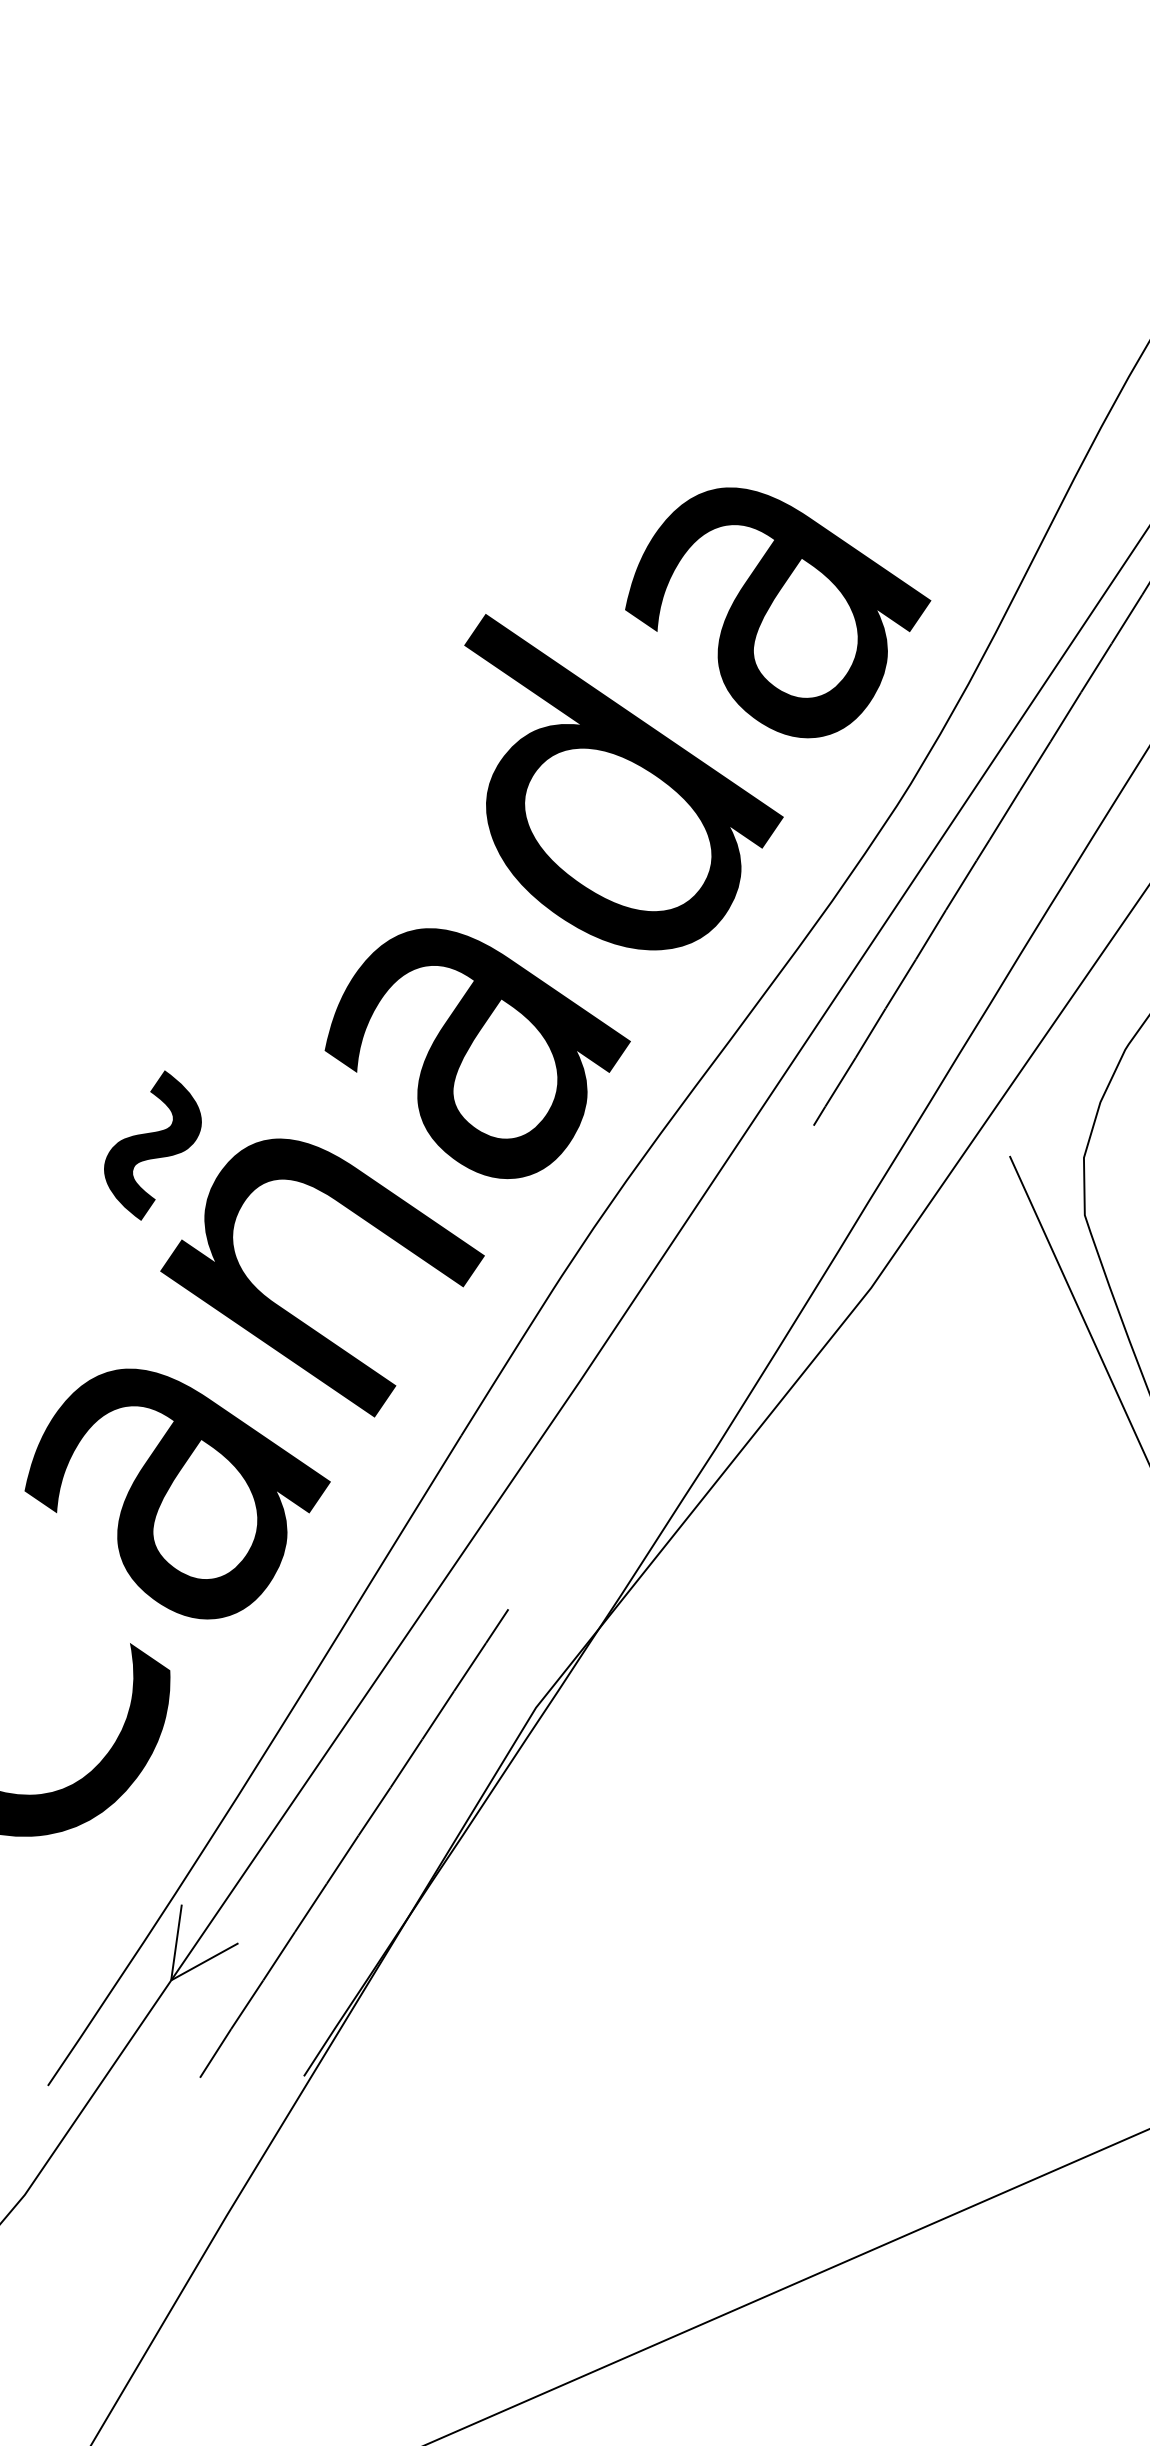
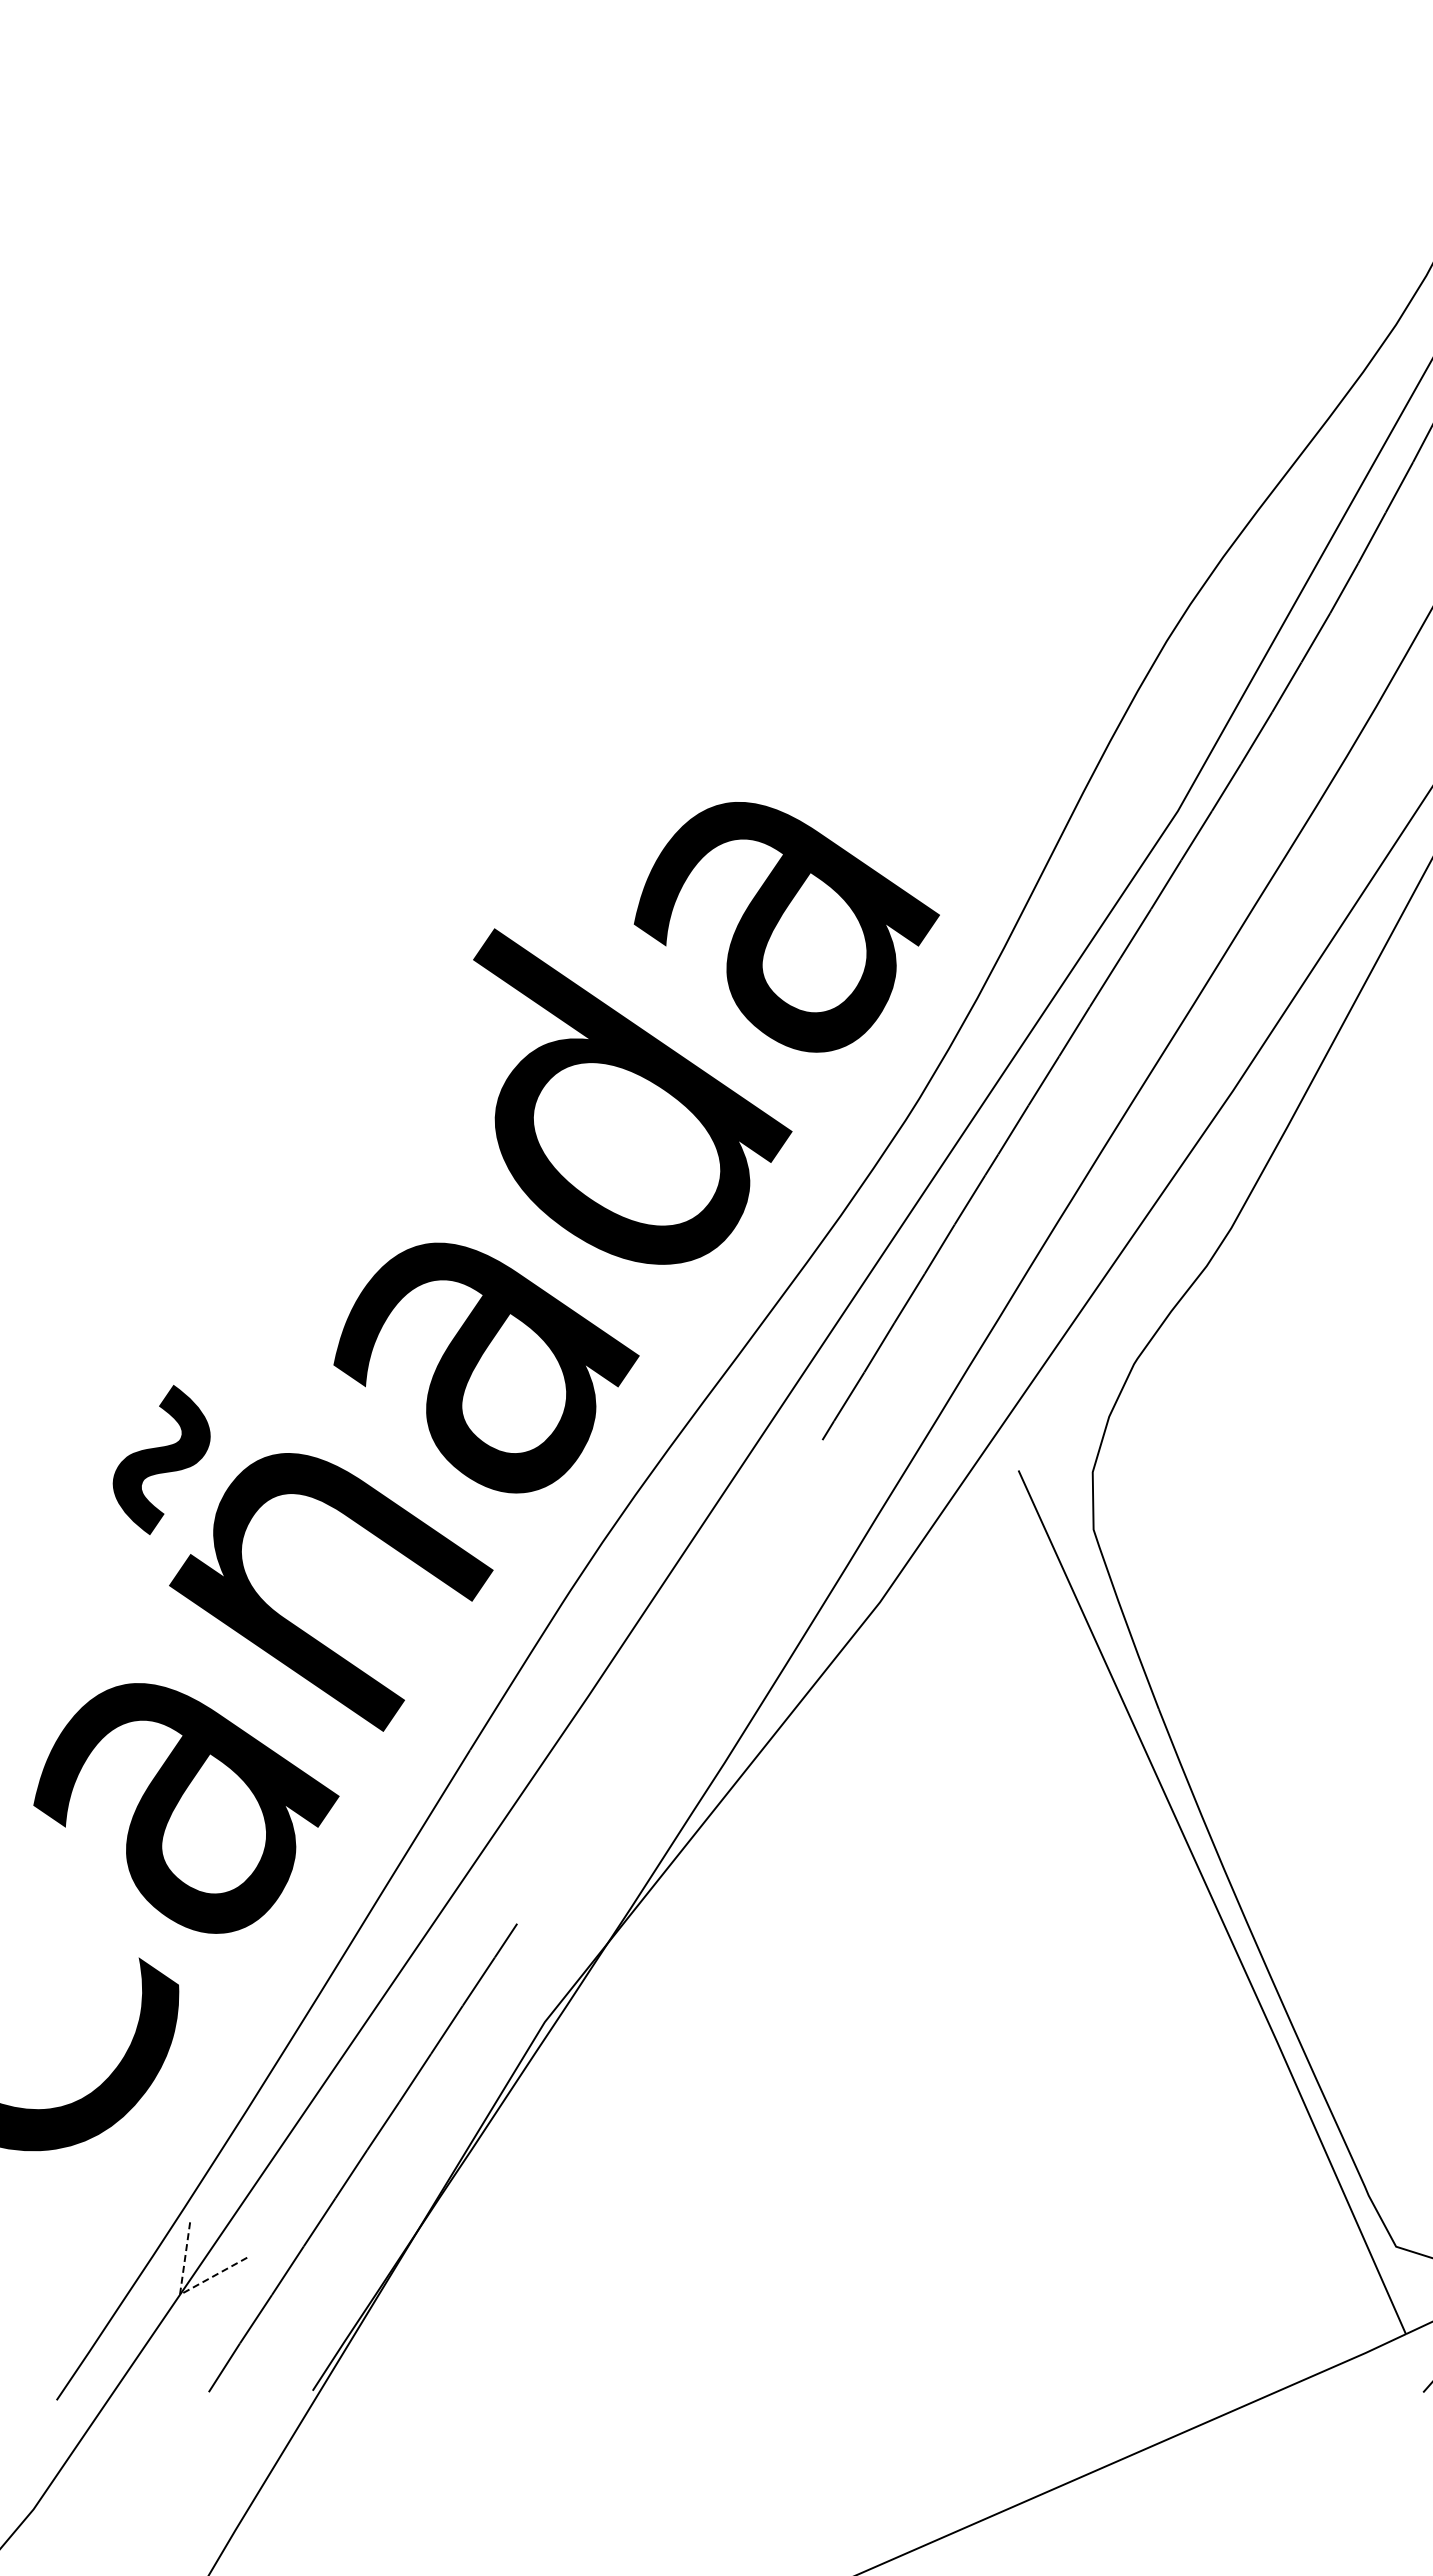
line: (170, 1980) -> (179, 2294), solid -> dashed

